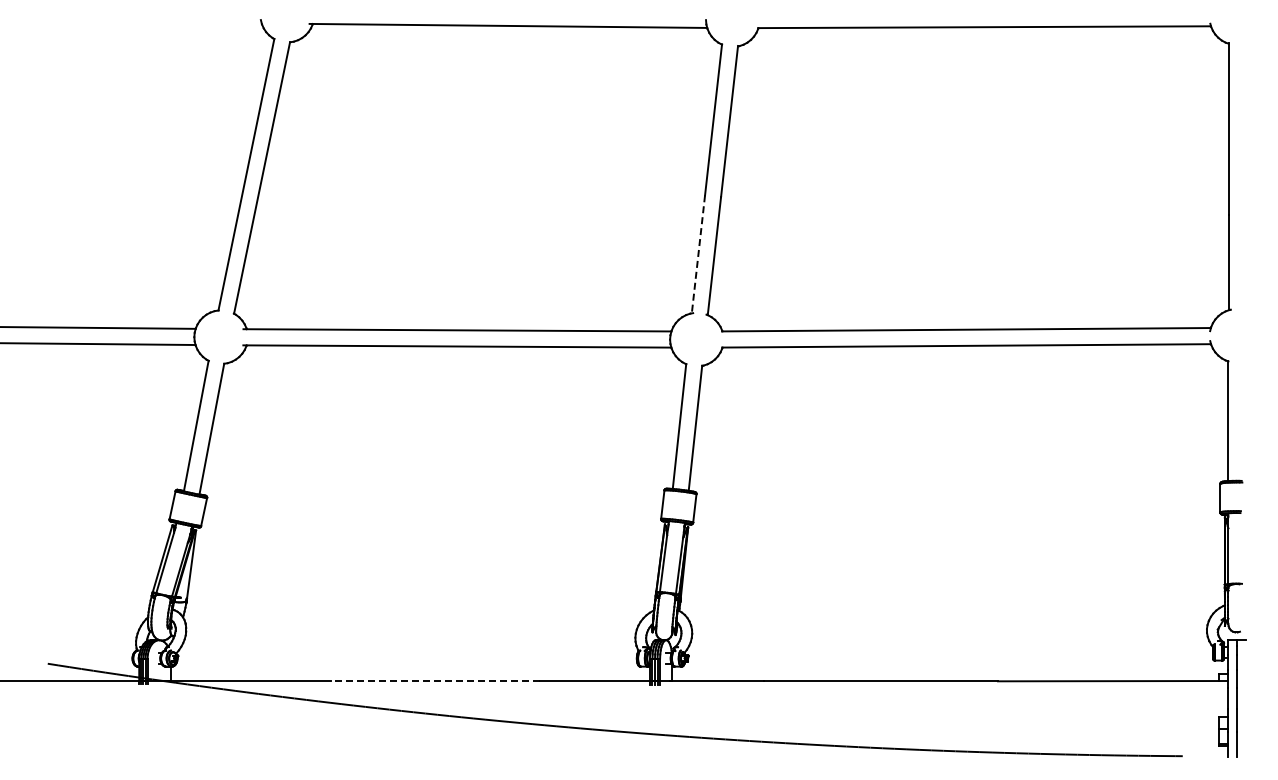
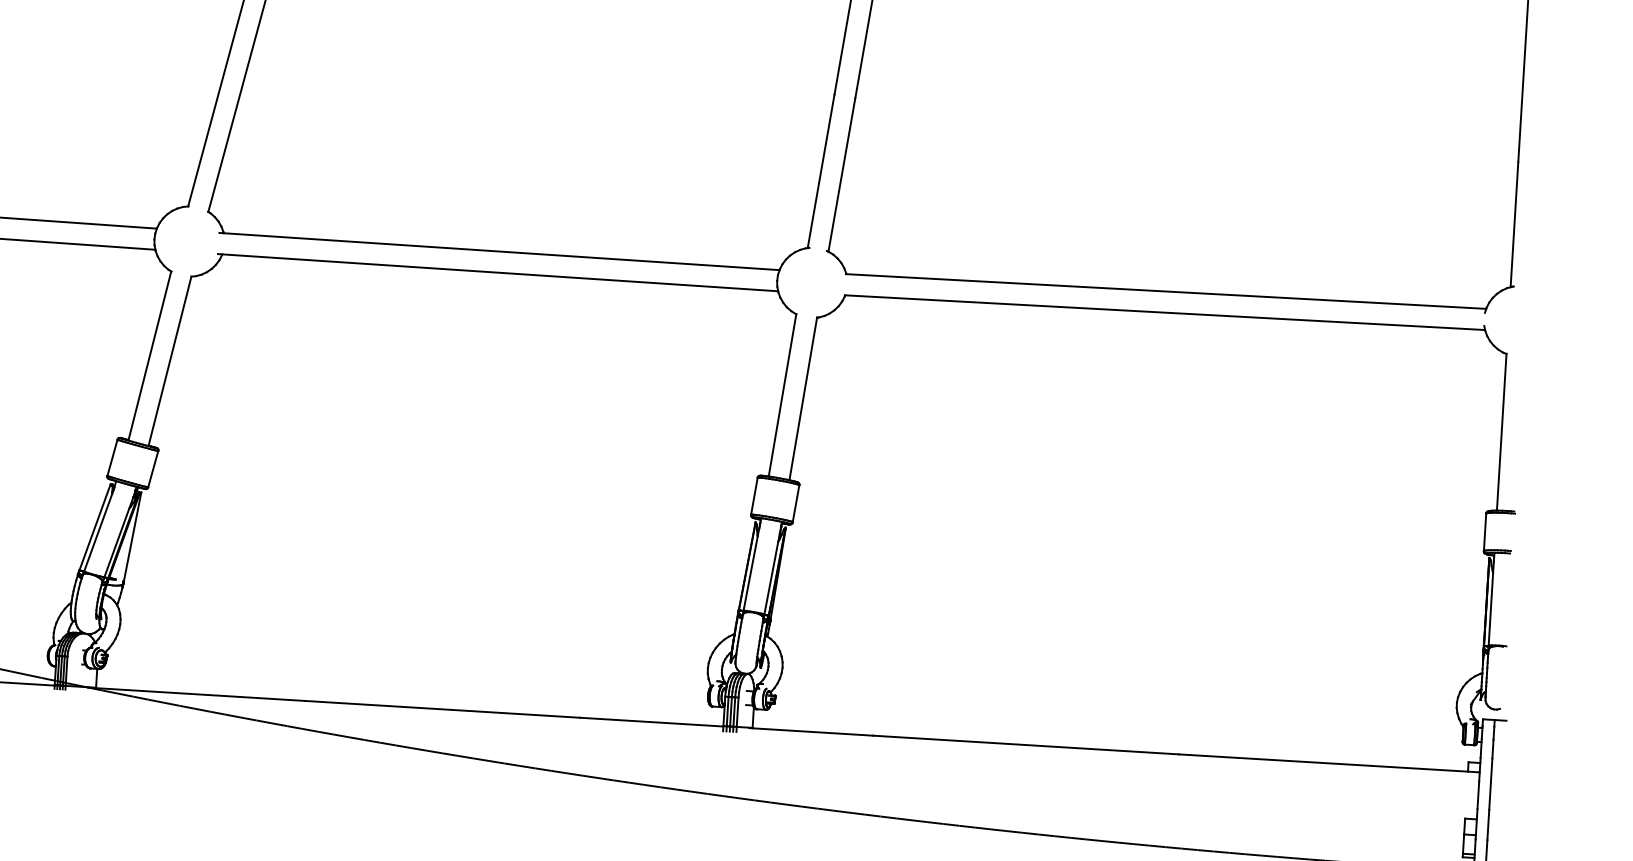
line: (698, 254) -> (821, 171), dashed -> solid
line: (435, 681) -> (442, 709), dashed -> solid

